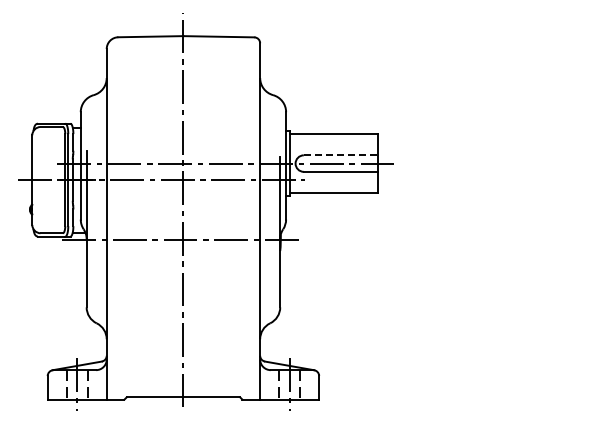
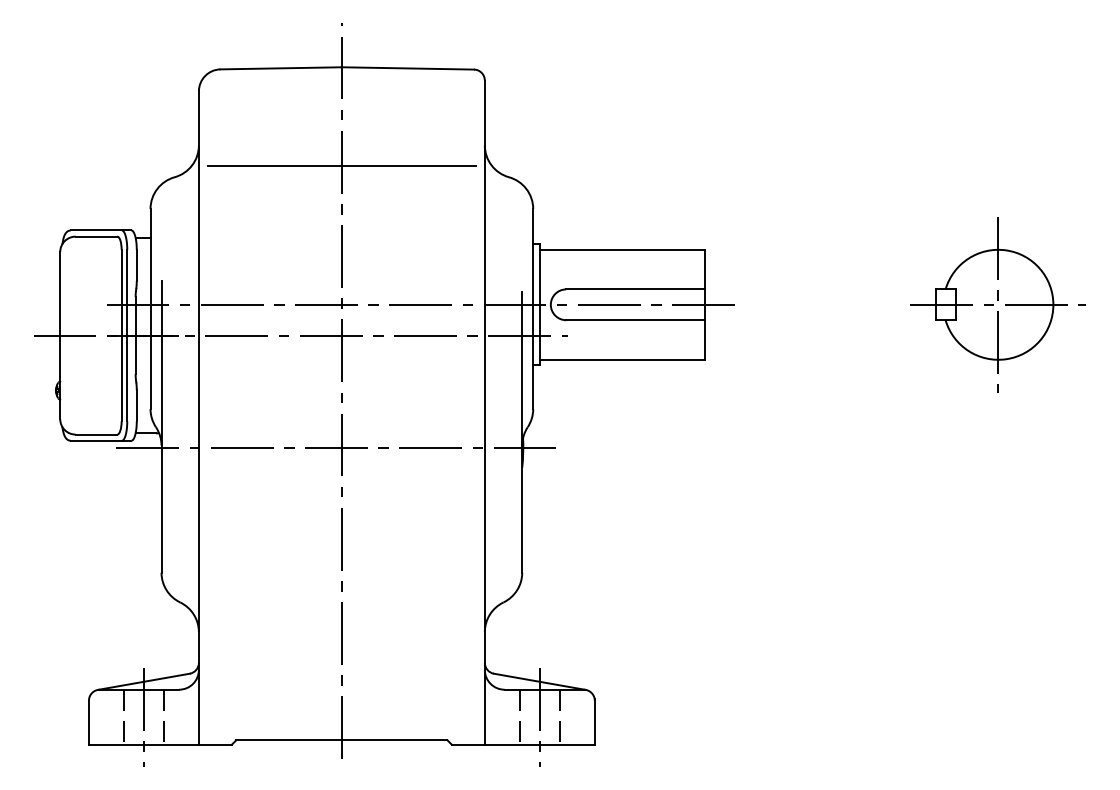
line: (183, 89) -> (341, 166), added
line: (341, 155) -> (636, 289), dashed -> solid
part: (535, 163) -> (997, 304), added

